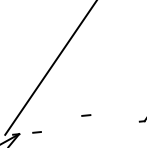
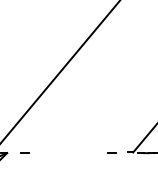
line: (86, 114) -> (111, 152), moved

